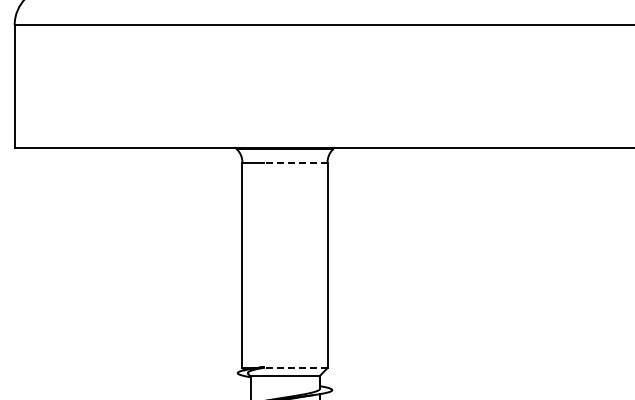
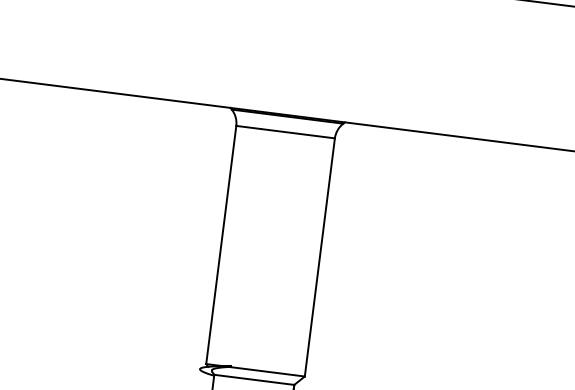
line: (295, 162) -> (297, 133), dashed -> solid
line: (294, 368) -> (266, 372), dashed -> solid

